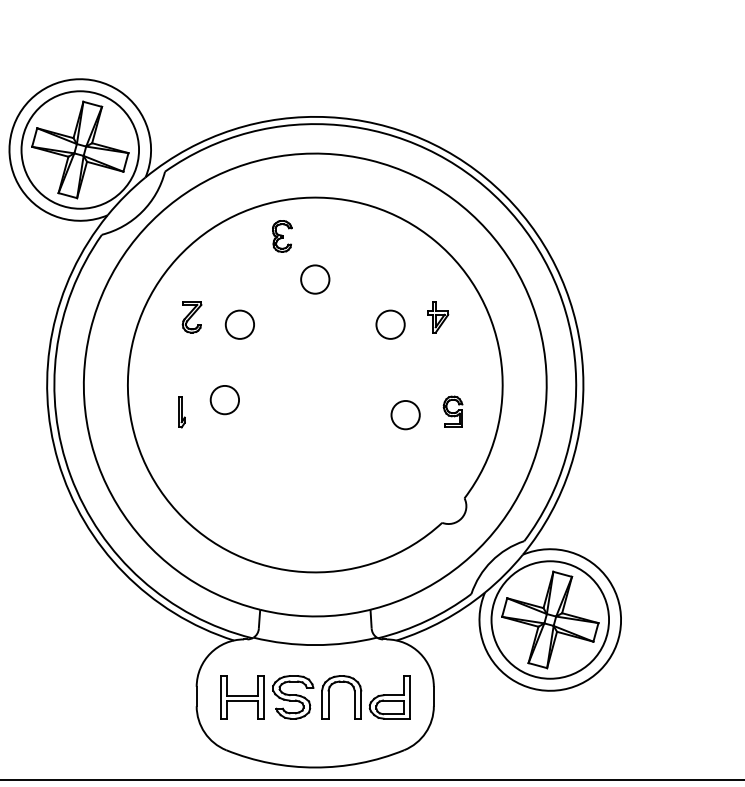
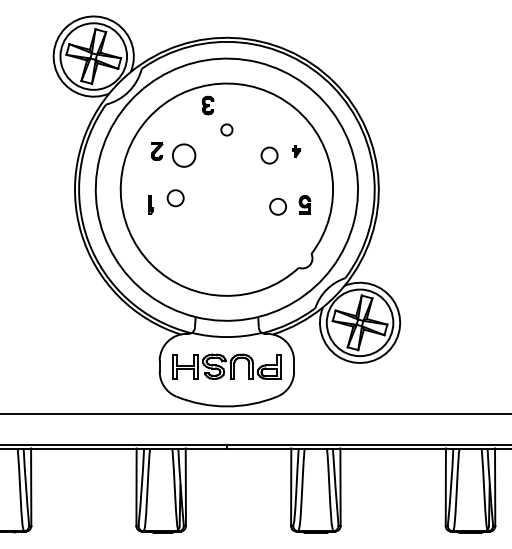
circle: (314, 278) -> (226, 129), size x0.7
part: (438, 317) -> (296, 151), size x0.6
circle: (240, 324) -> (184, 155), size x1.4

